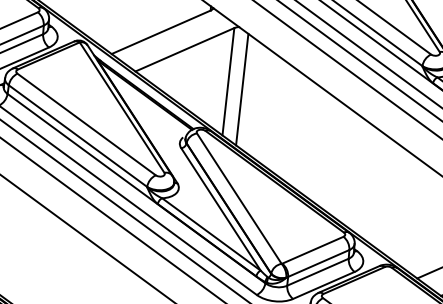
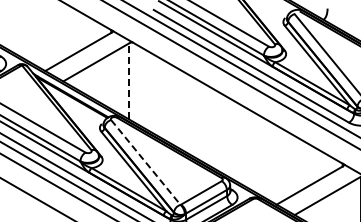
line: (229, 80) -> (129, 80), solid -> dashed
line: (242, 89) -> (139, 85), removed
line: (238, 198) -> (145, 162), solid -> dashed

